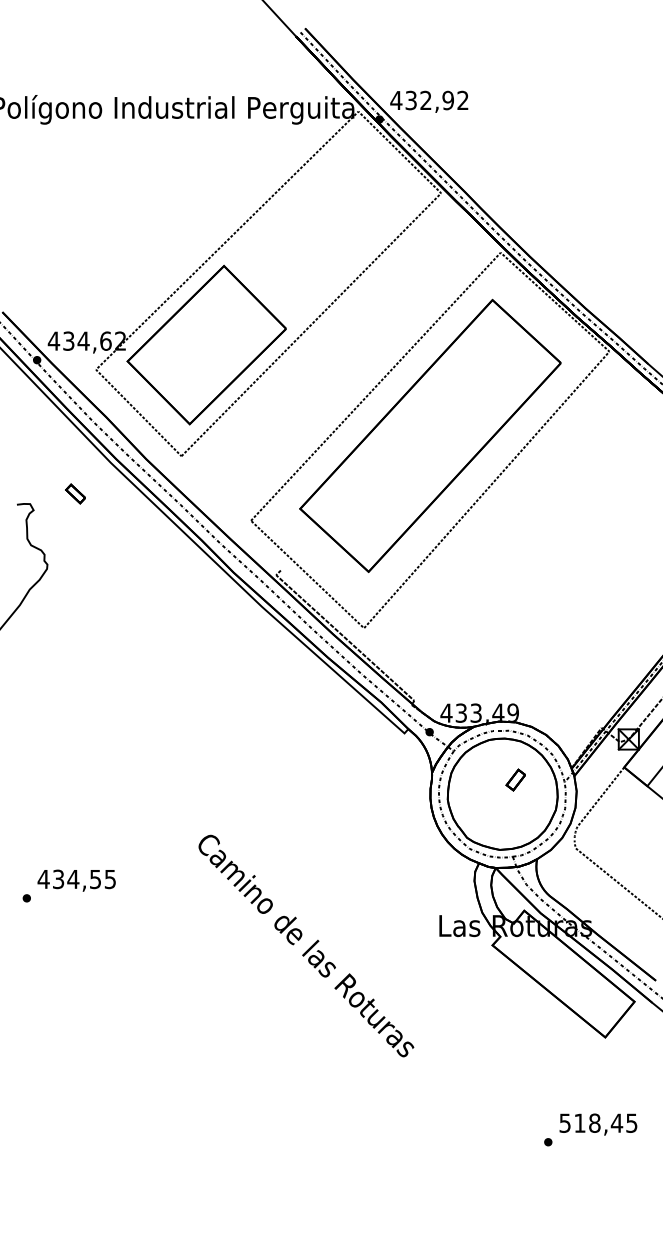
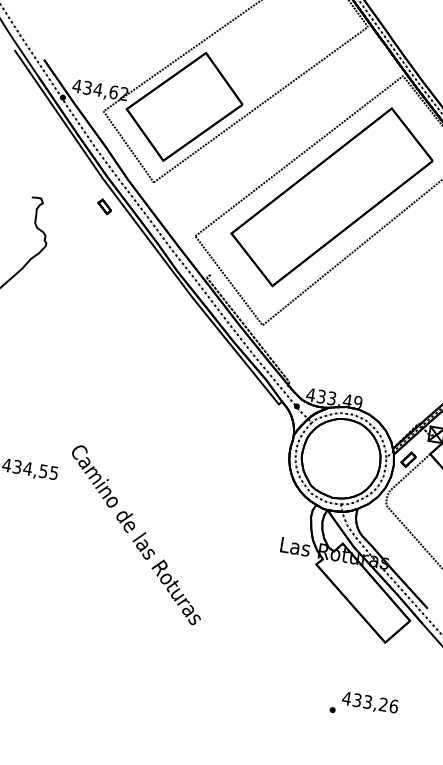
part: (75, 493) -> (104, 206), moved
part: (515, 779) -> (408, 459), moved
text: (306, 945) -> (136, 534), moved
text: (598, 1122) -> (370, 701), 518,45 -> 433,26

